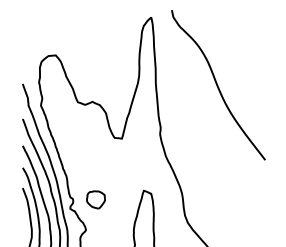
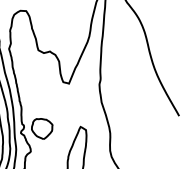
part: (95, 199) -> (41, 128), size x1.43

